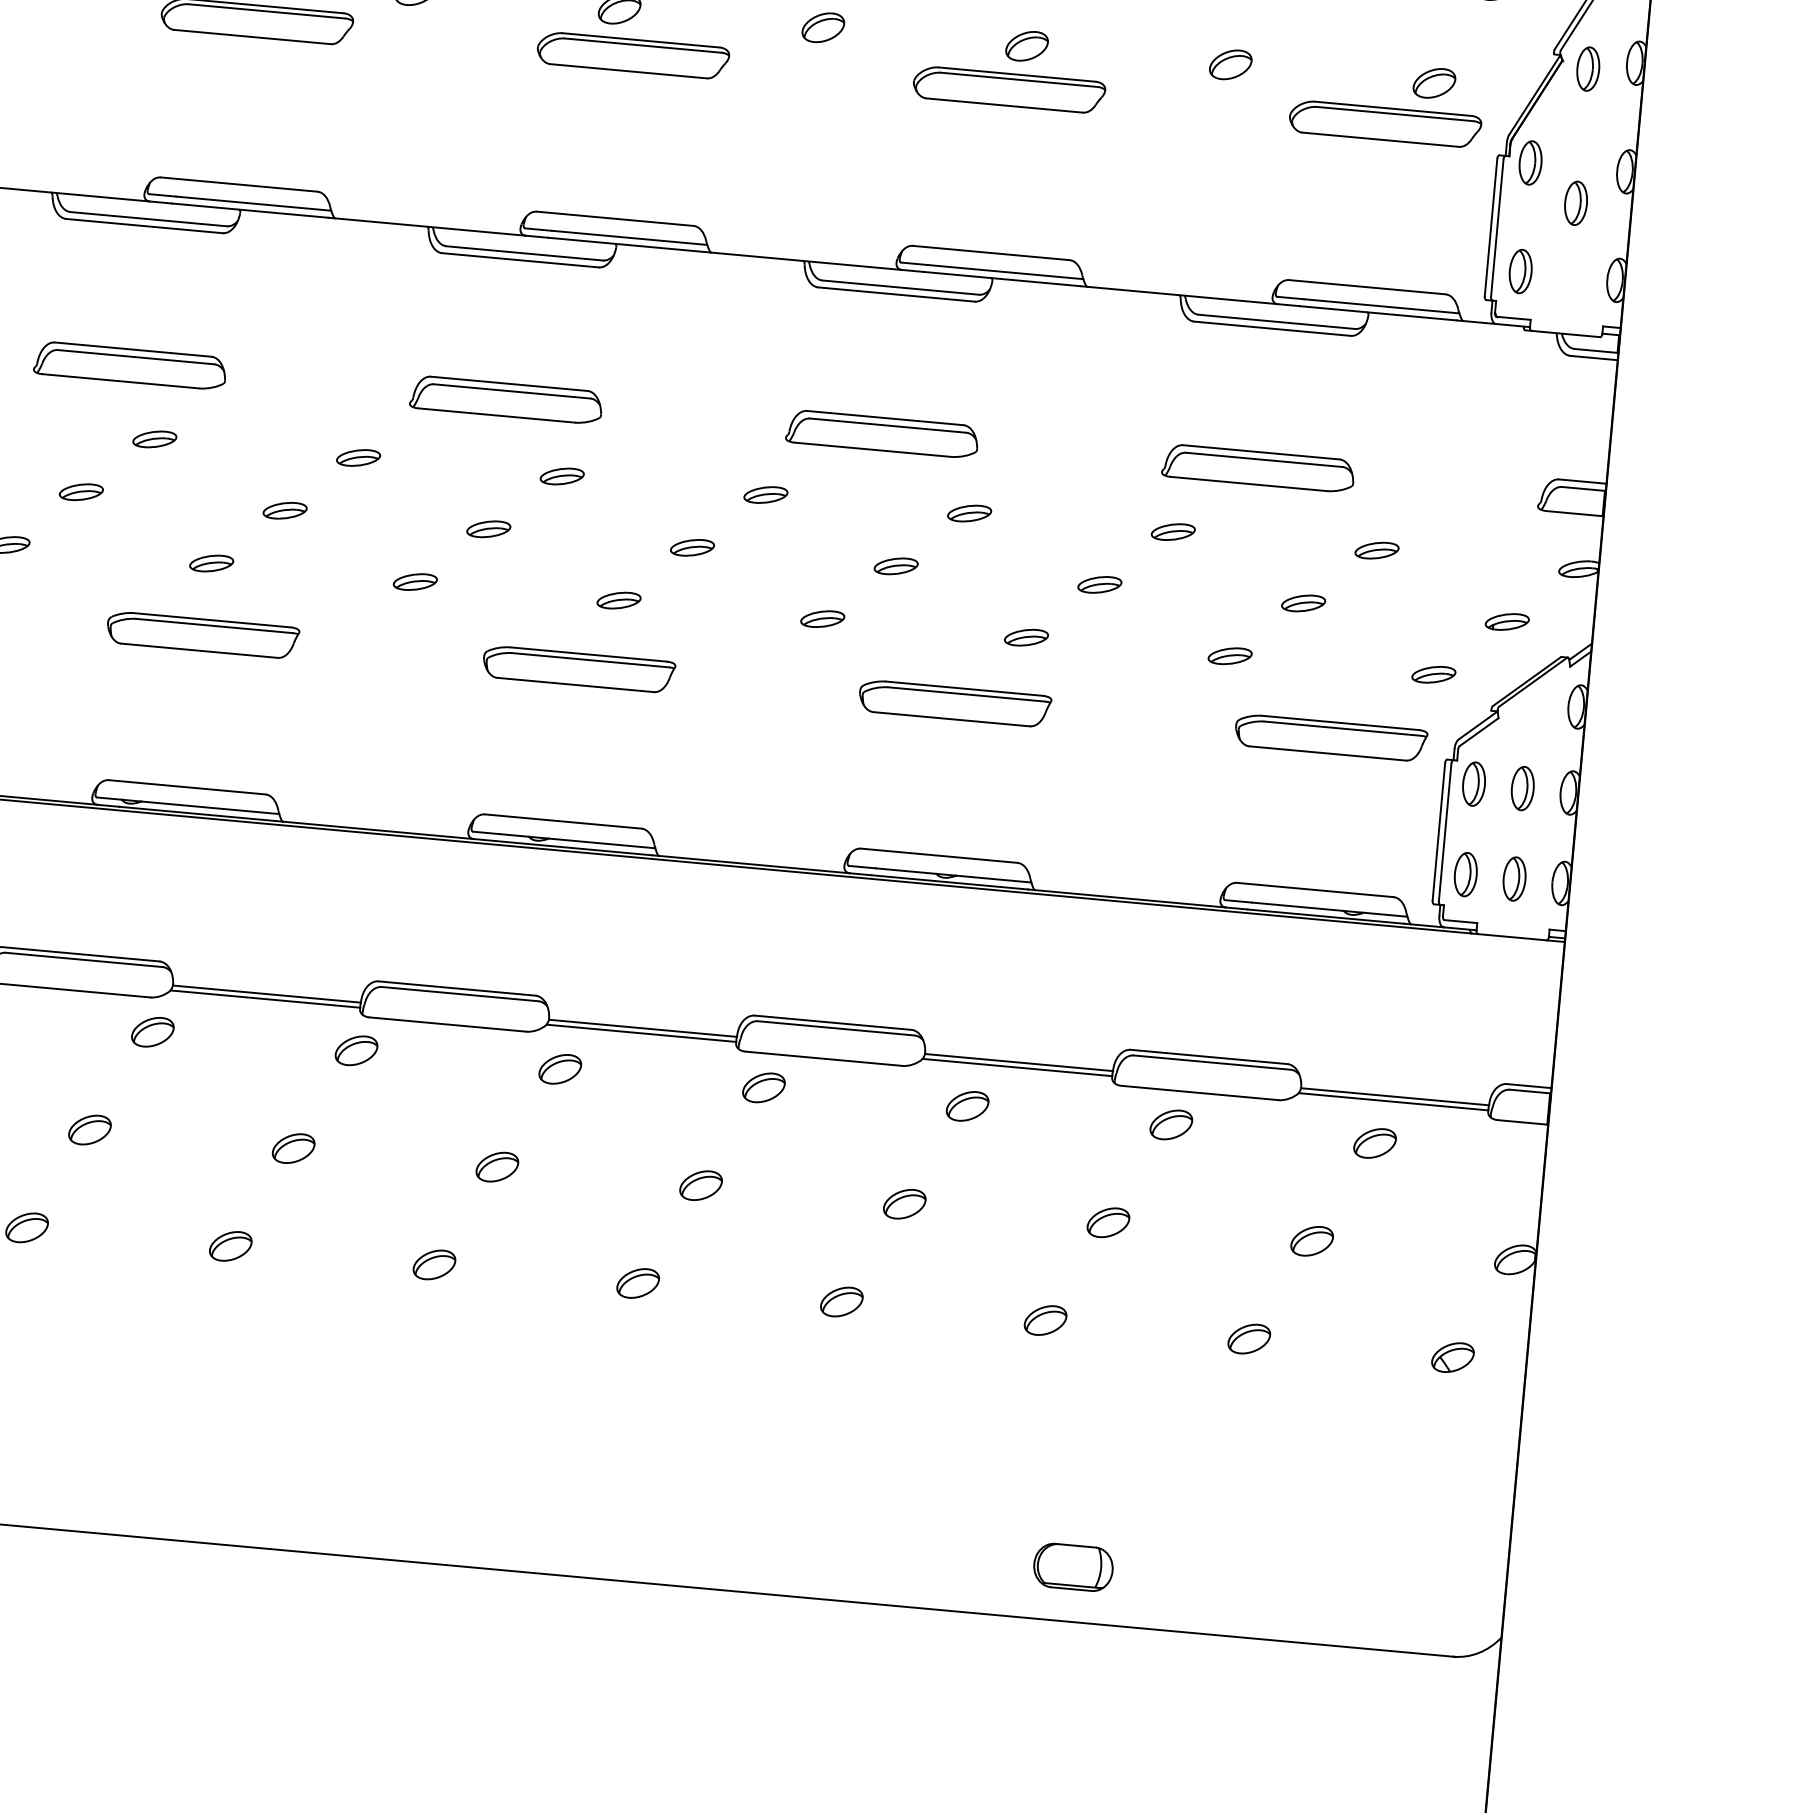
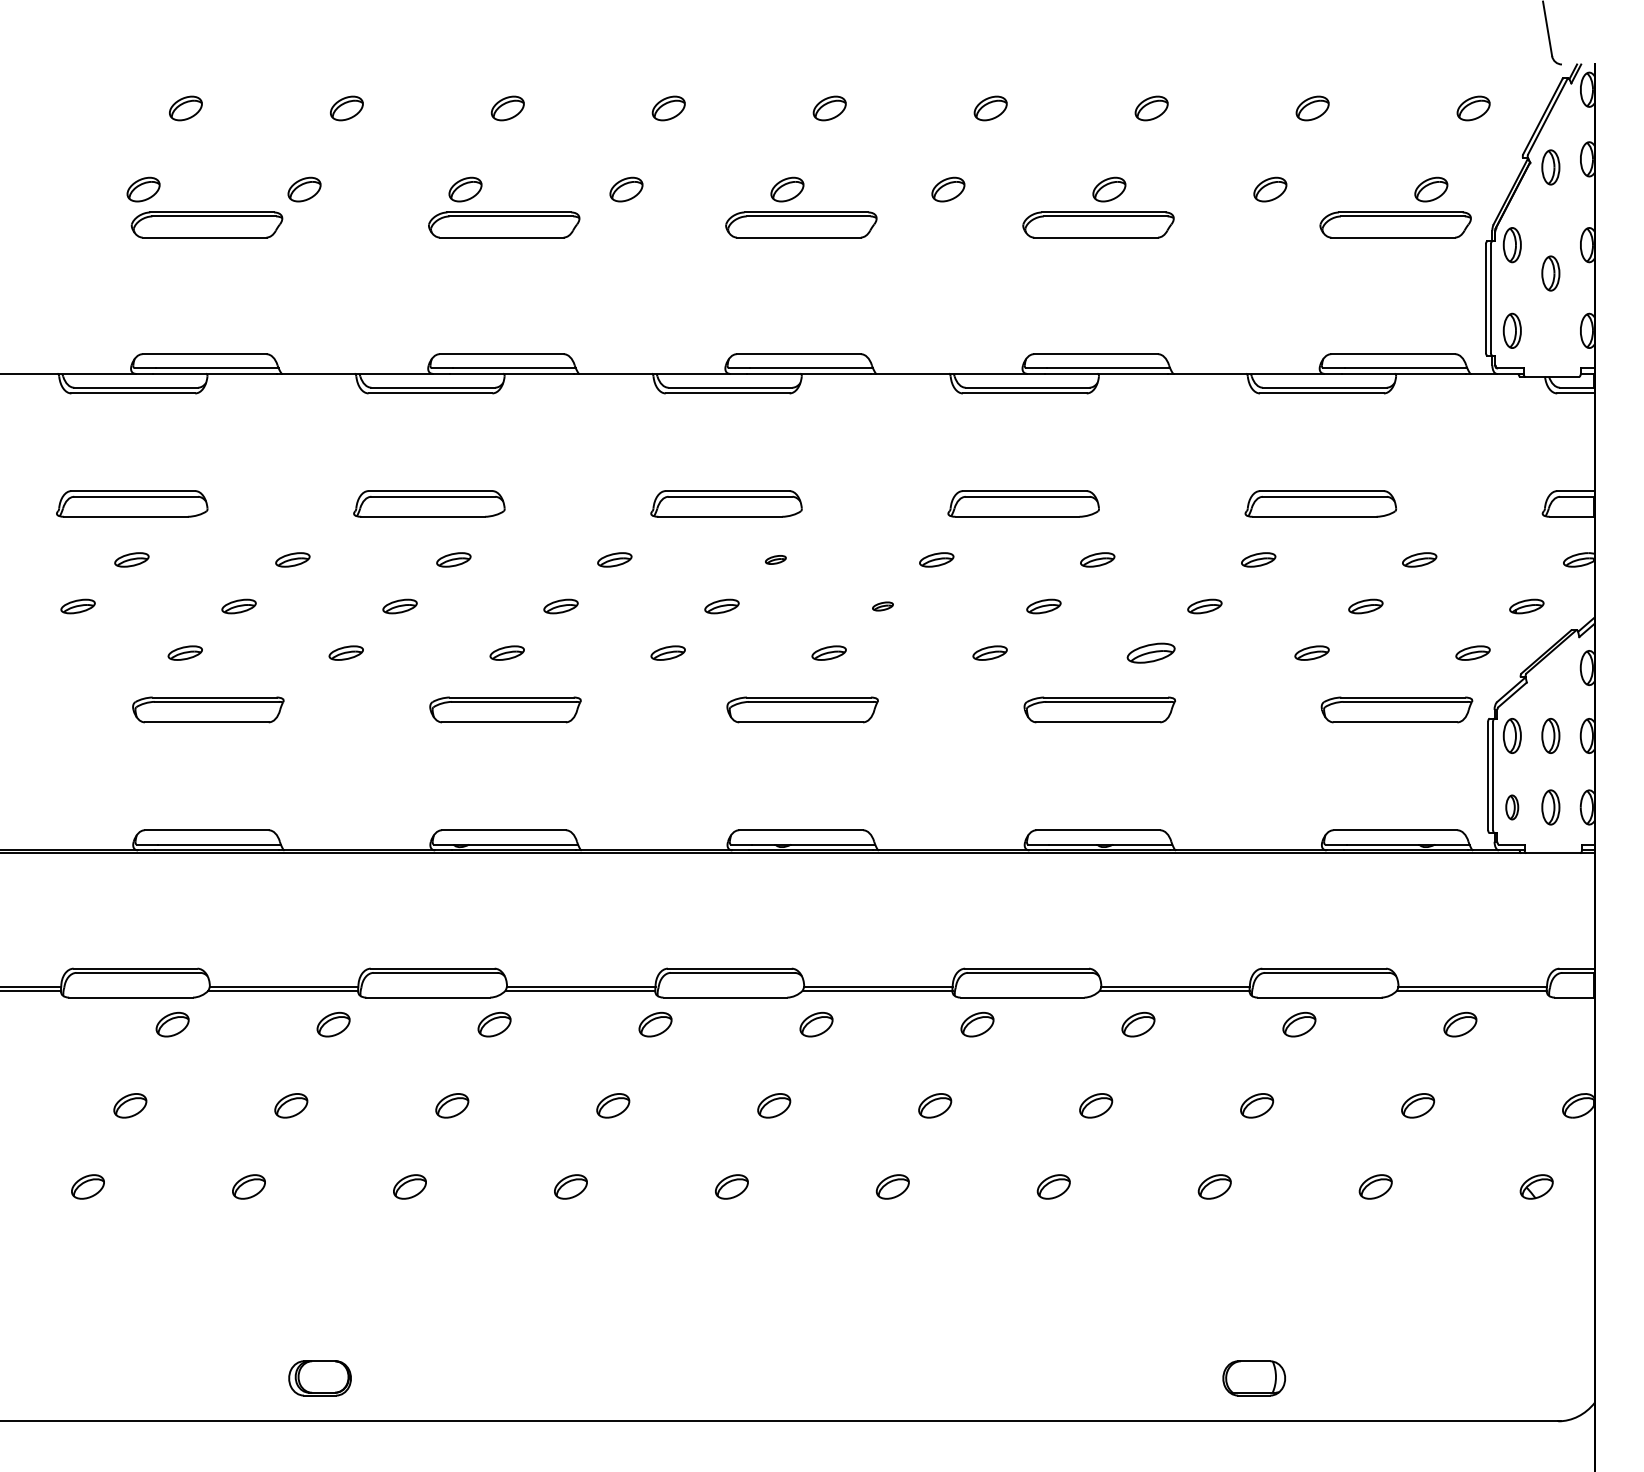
part: (561, 475) -> (775, 559), size x0.6
part: (691, 547) -> (882, 606), size x0.6
part: (1025, 636) -> (1150, 652), size x1.4
part: (1464, 874) -> (1511, 807), size x0.7

